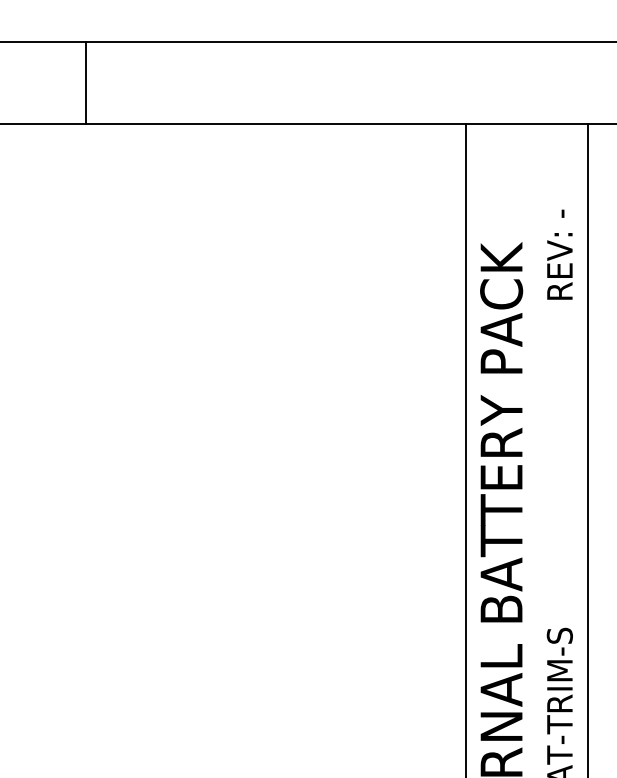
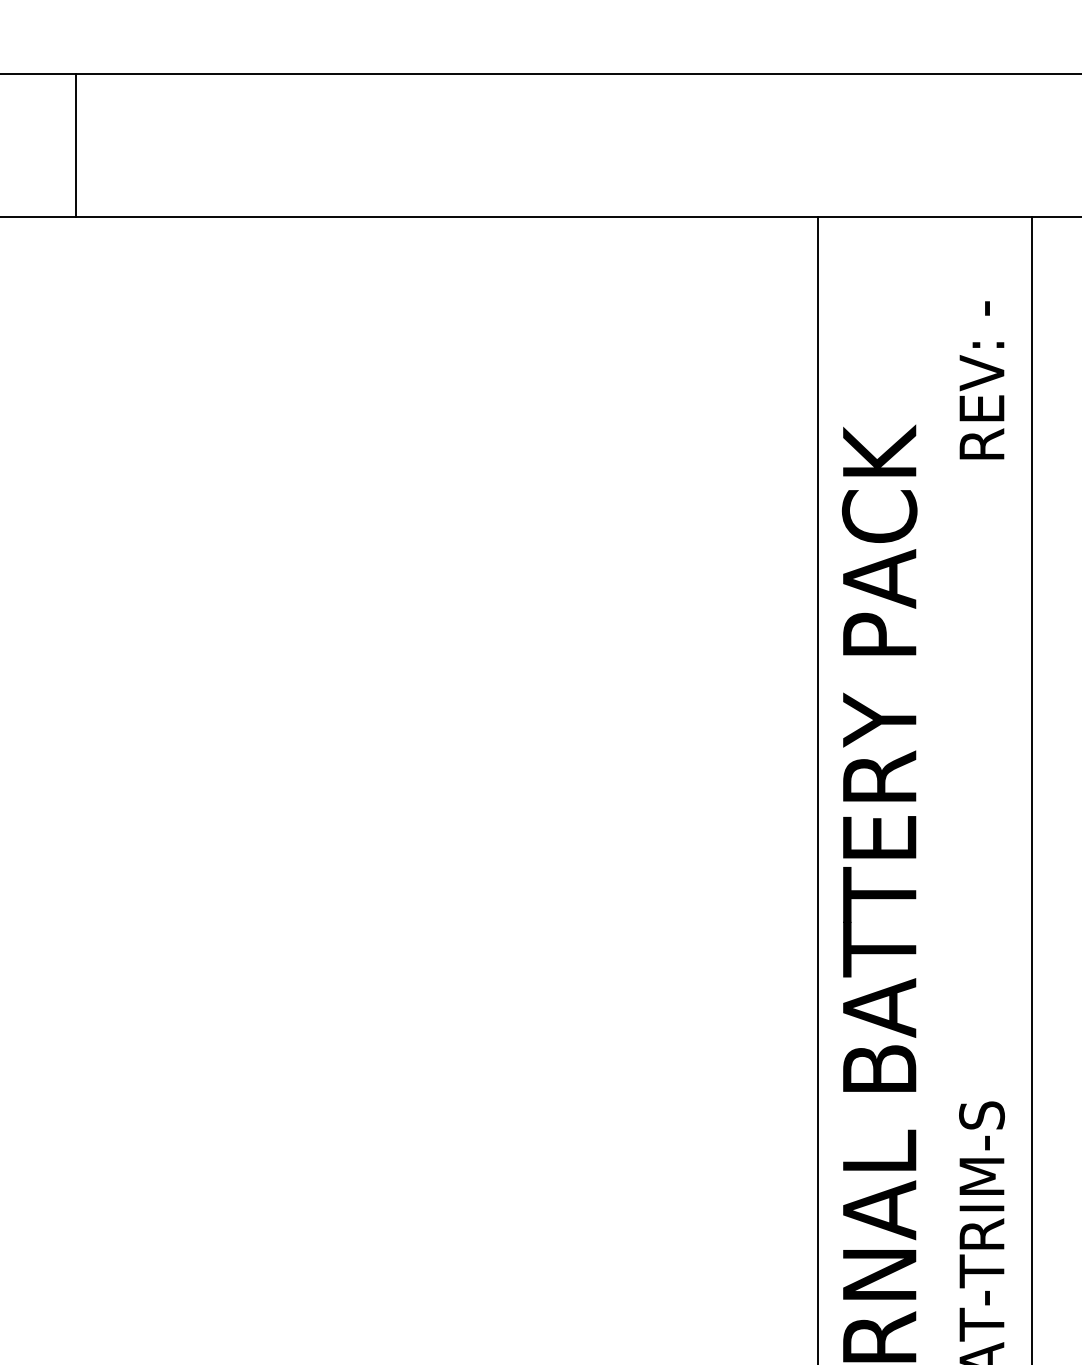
line: (86, 82) -> (76, 144), moved
text: (559, 254) -> (981, 379), moved

